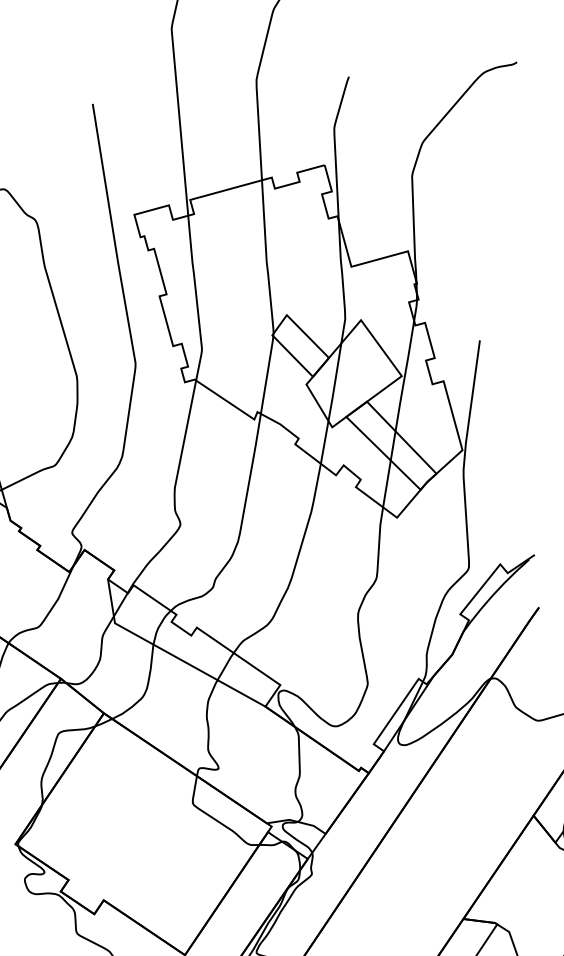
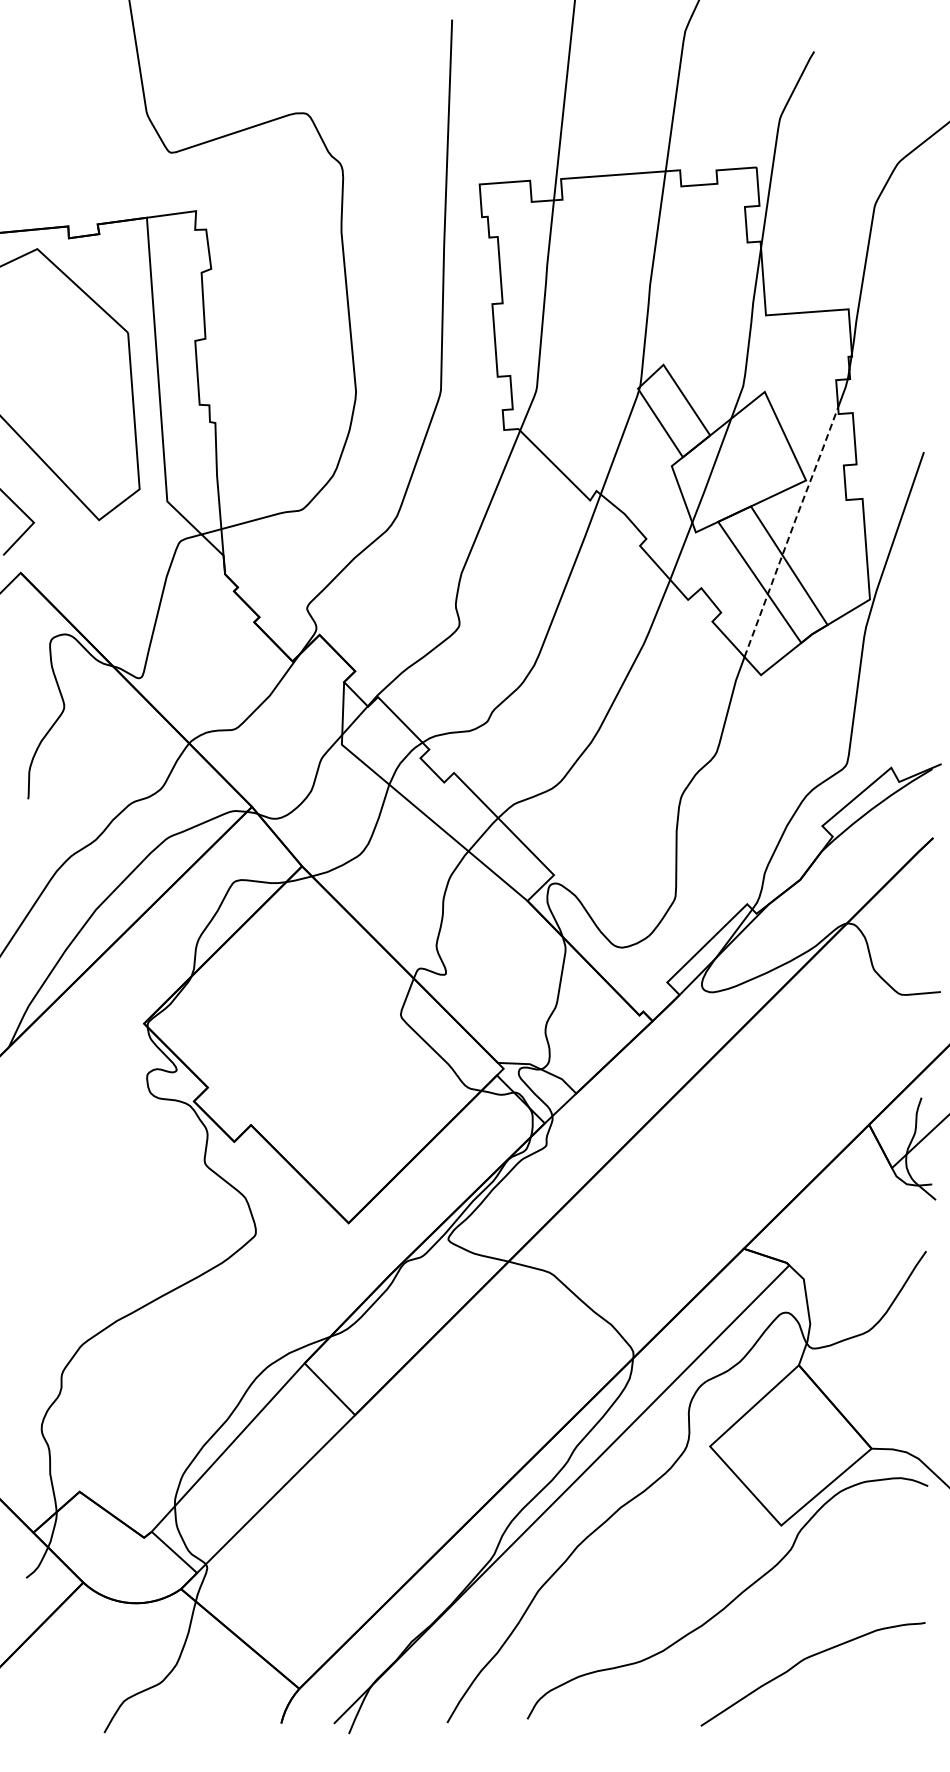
line: (398, 412) -> (791, 530), solid -> dashed

